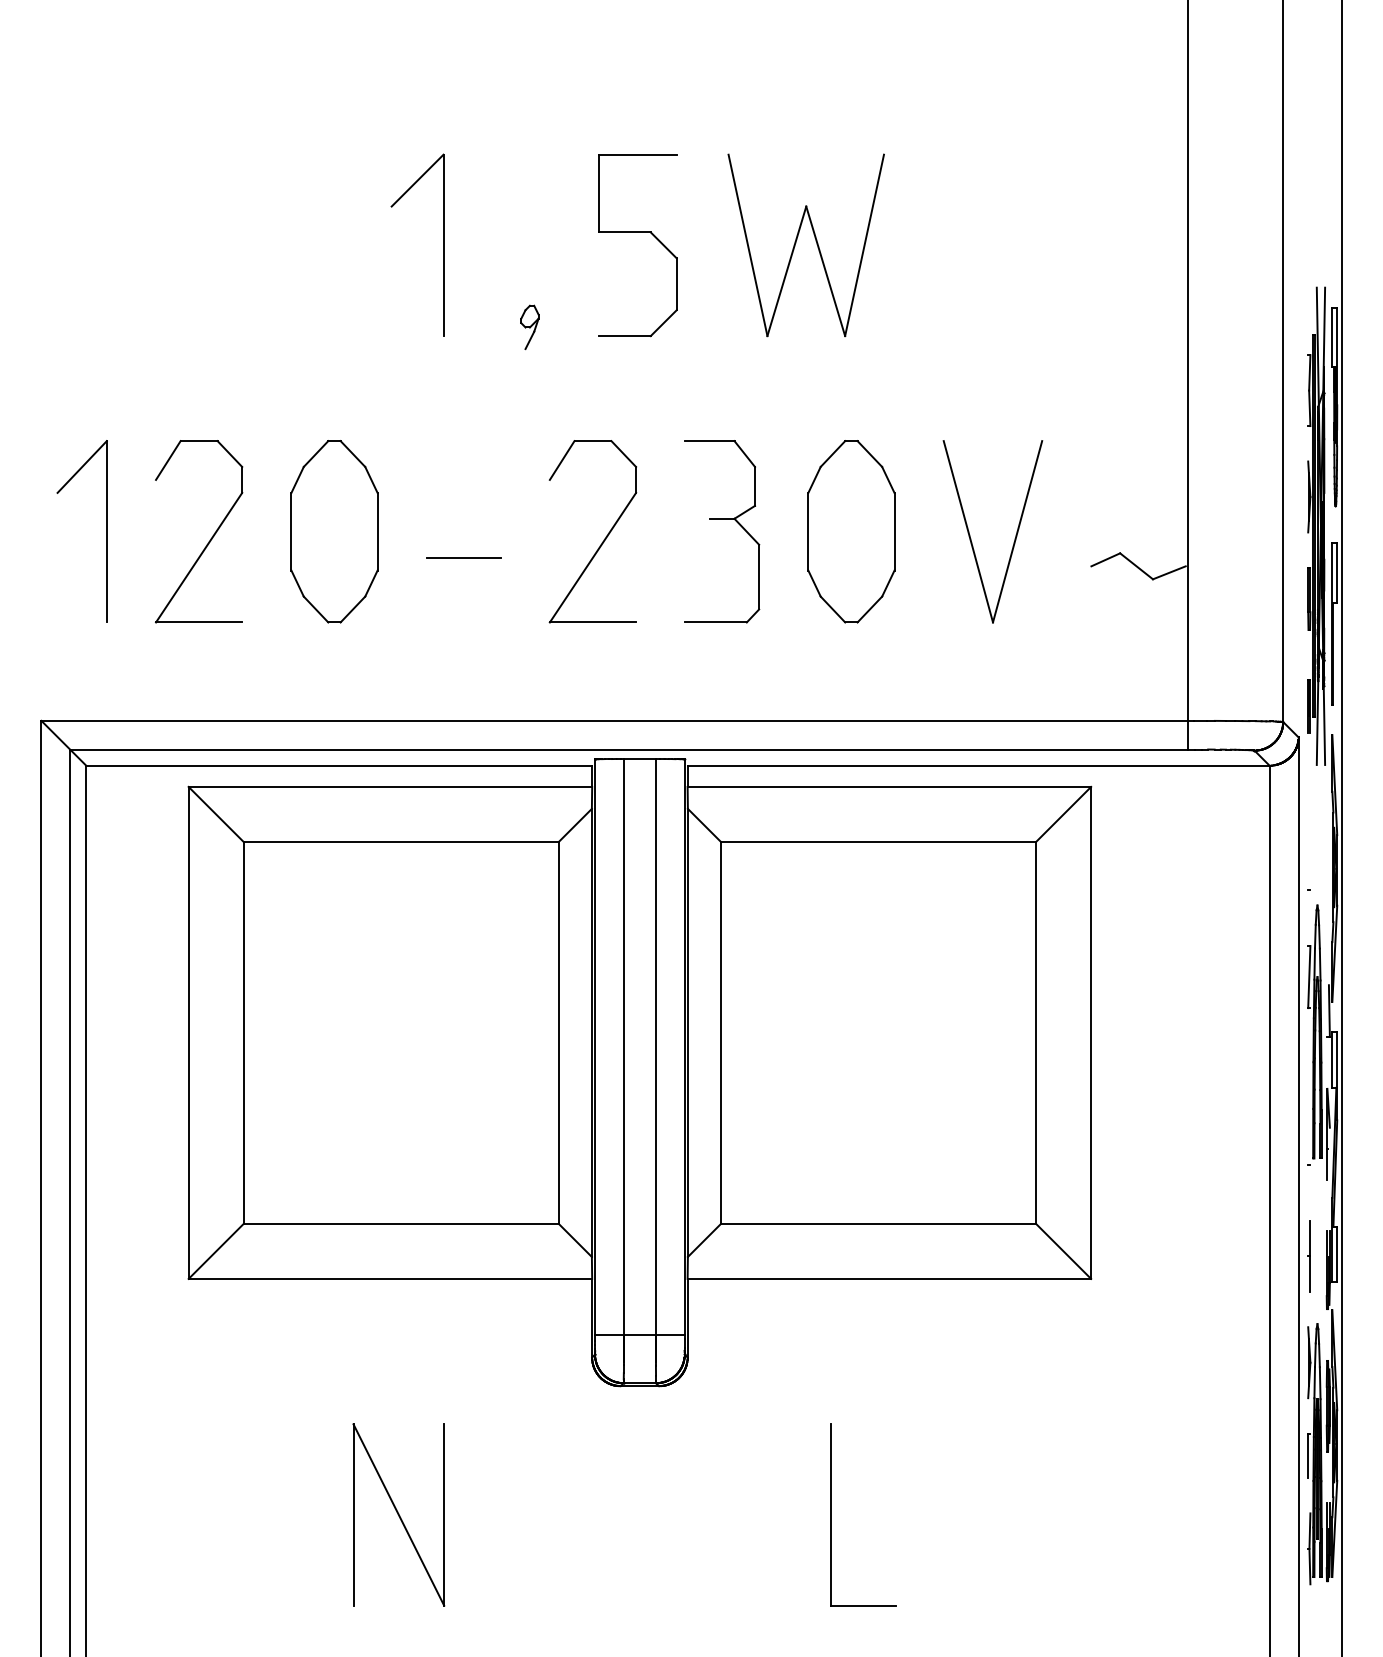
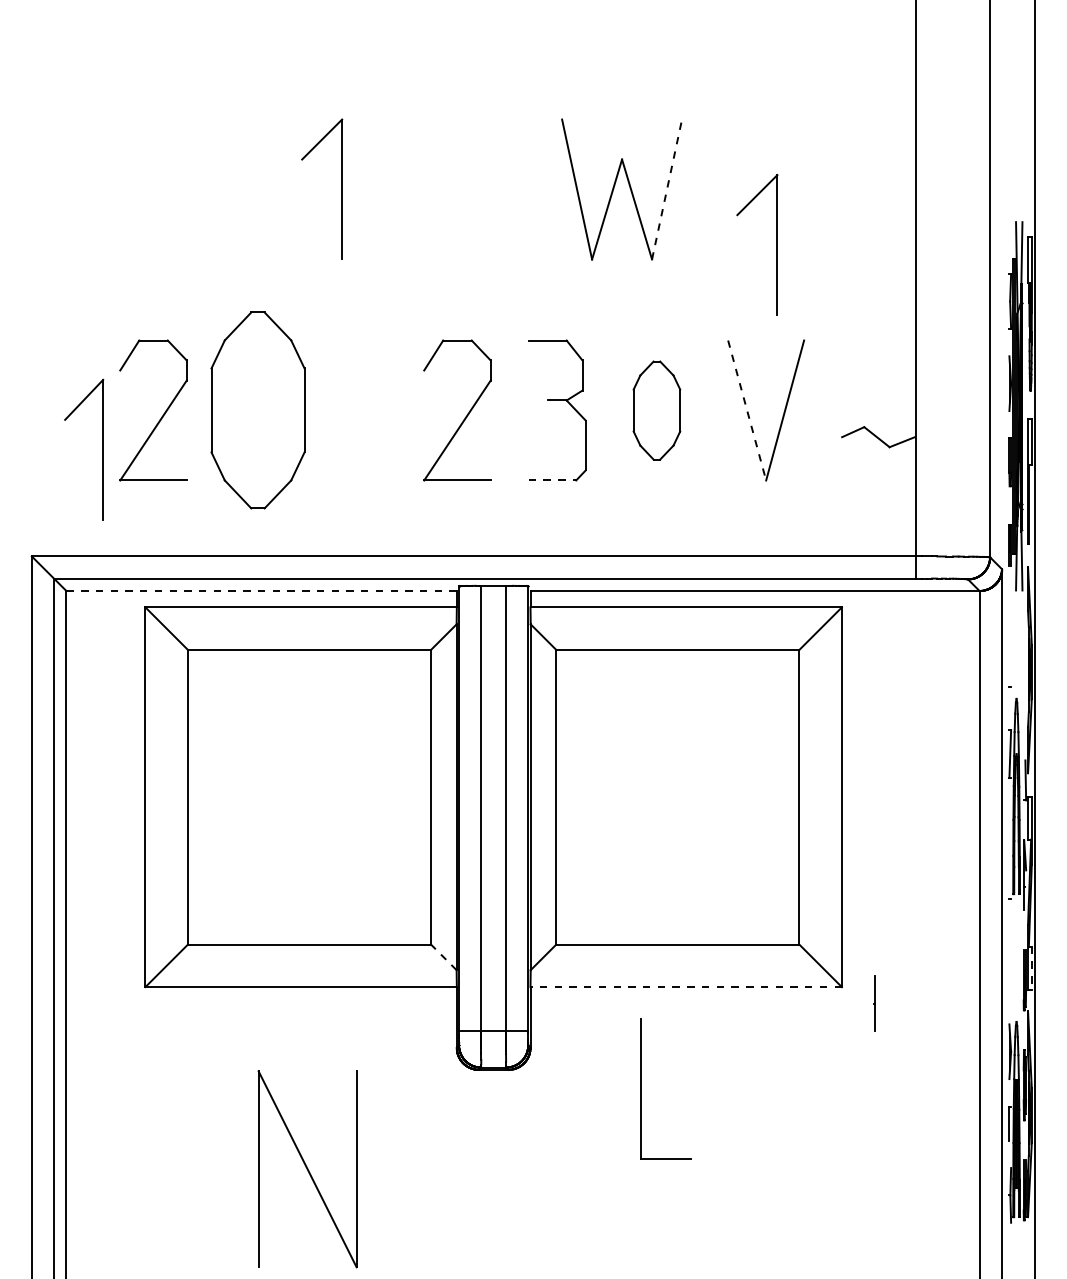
part: (637, 232) -> (491, 179), removed
line: (864, 245) -> (667, 189), solid -> dashed
part: (1007, 316) -> (777, 244), added
part: (529, 327) -> (408, 252), removed
part: (106, 531) -> (102, 449), moved
part: (334, 531) -> (258, 410), size x1.4
part: (851, 531) -> (656, 410), size x0.7
line: (968, 531) -> (747, 410), solid -> dashed
line: (463, 557) -> (357, 430), removed
line: (716, 622) -> (552, 480), solid -> dashed
line: (339, 765) -> (261, 590), solid -> dashed
line: (574, 1240) -> (443, 957), solid -> dashed
line: (1337, 1254) -> (1032, 968), solid -> dashed
part: (1308, 1256) -> (873, 1003), moved
line: (889, 1278) -> (686, 986), solid -> dashed
part: (398, 1514) -> (307, 1168), size x1.4
part: (831, 1514) -> (641, 1088), moved

